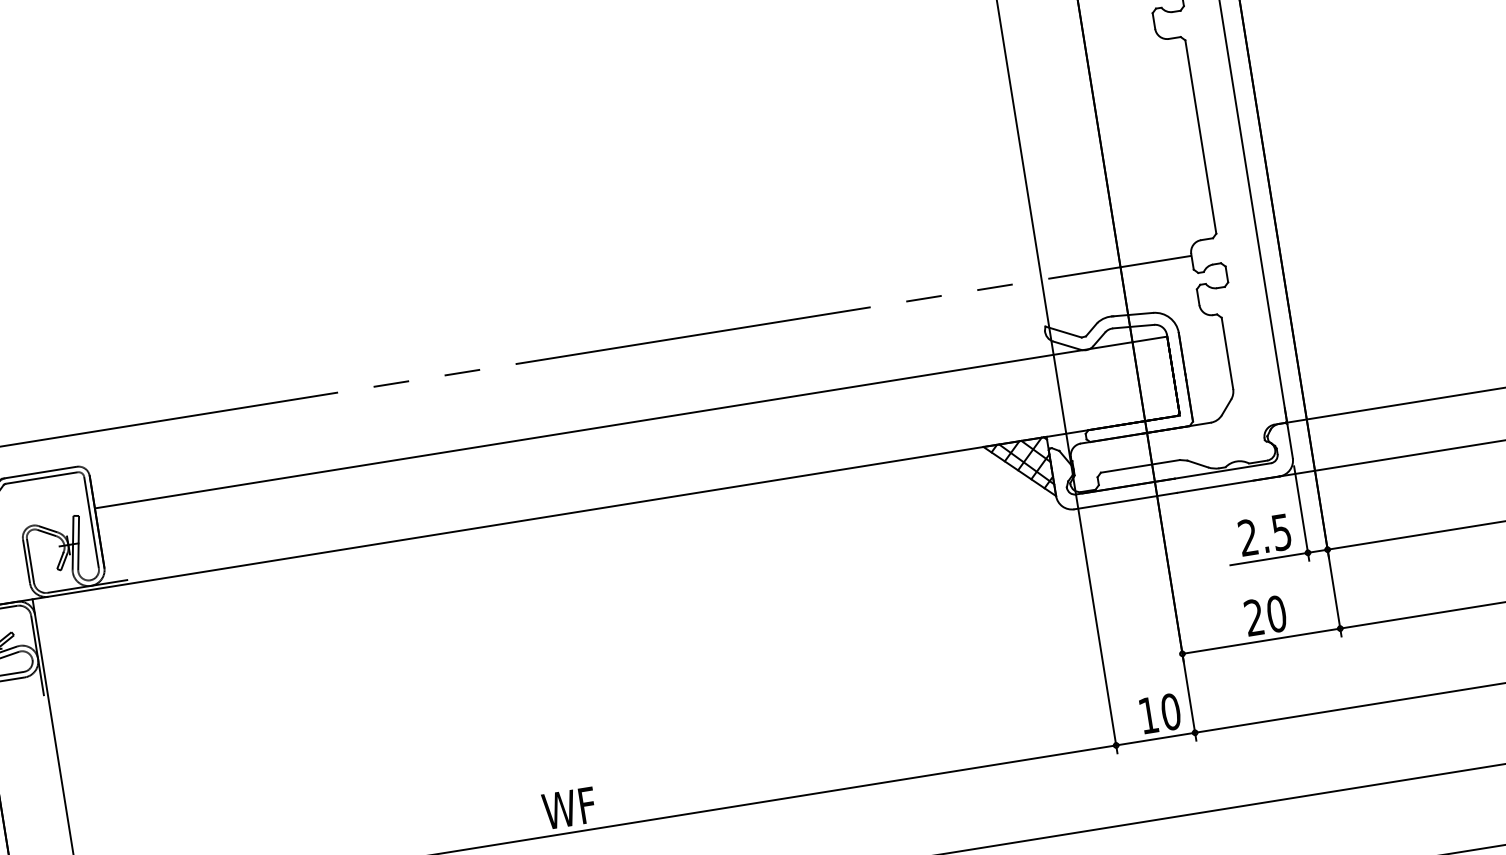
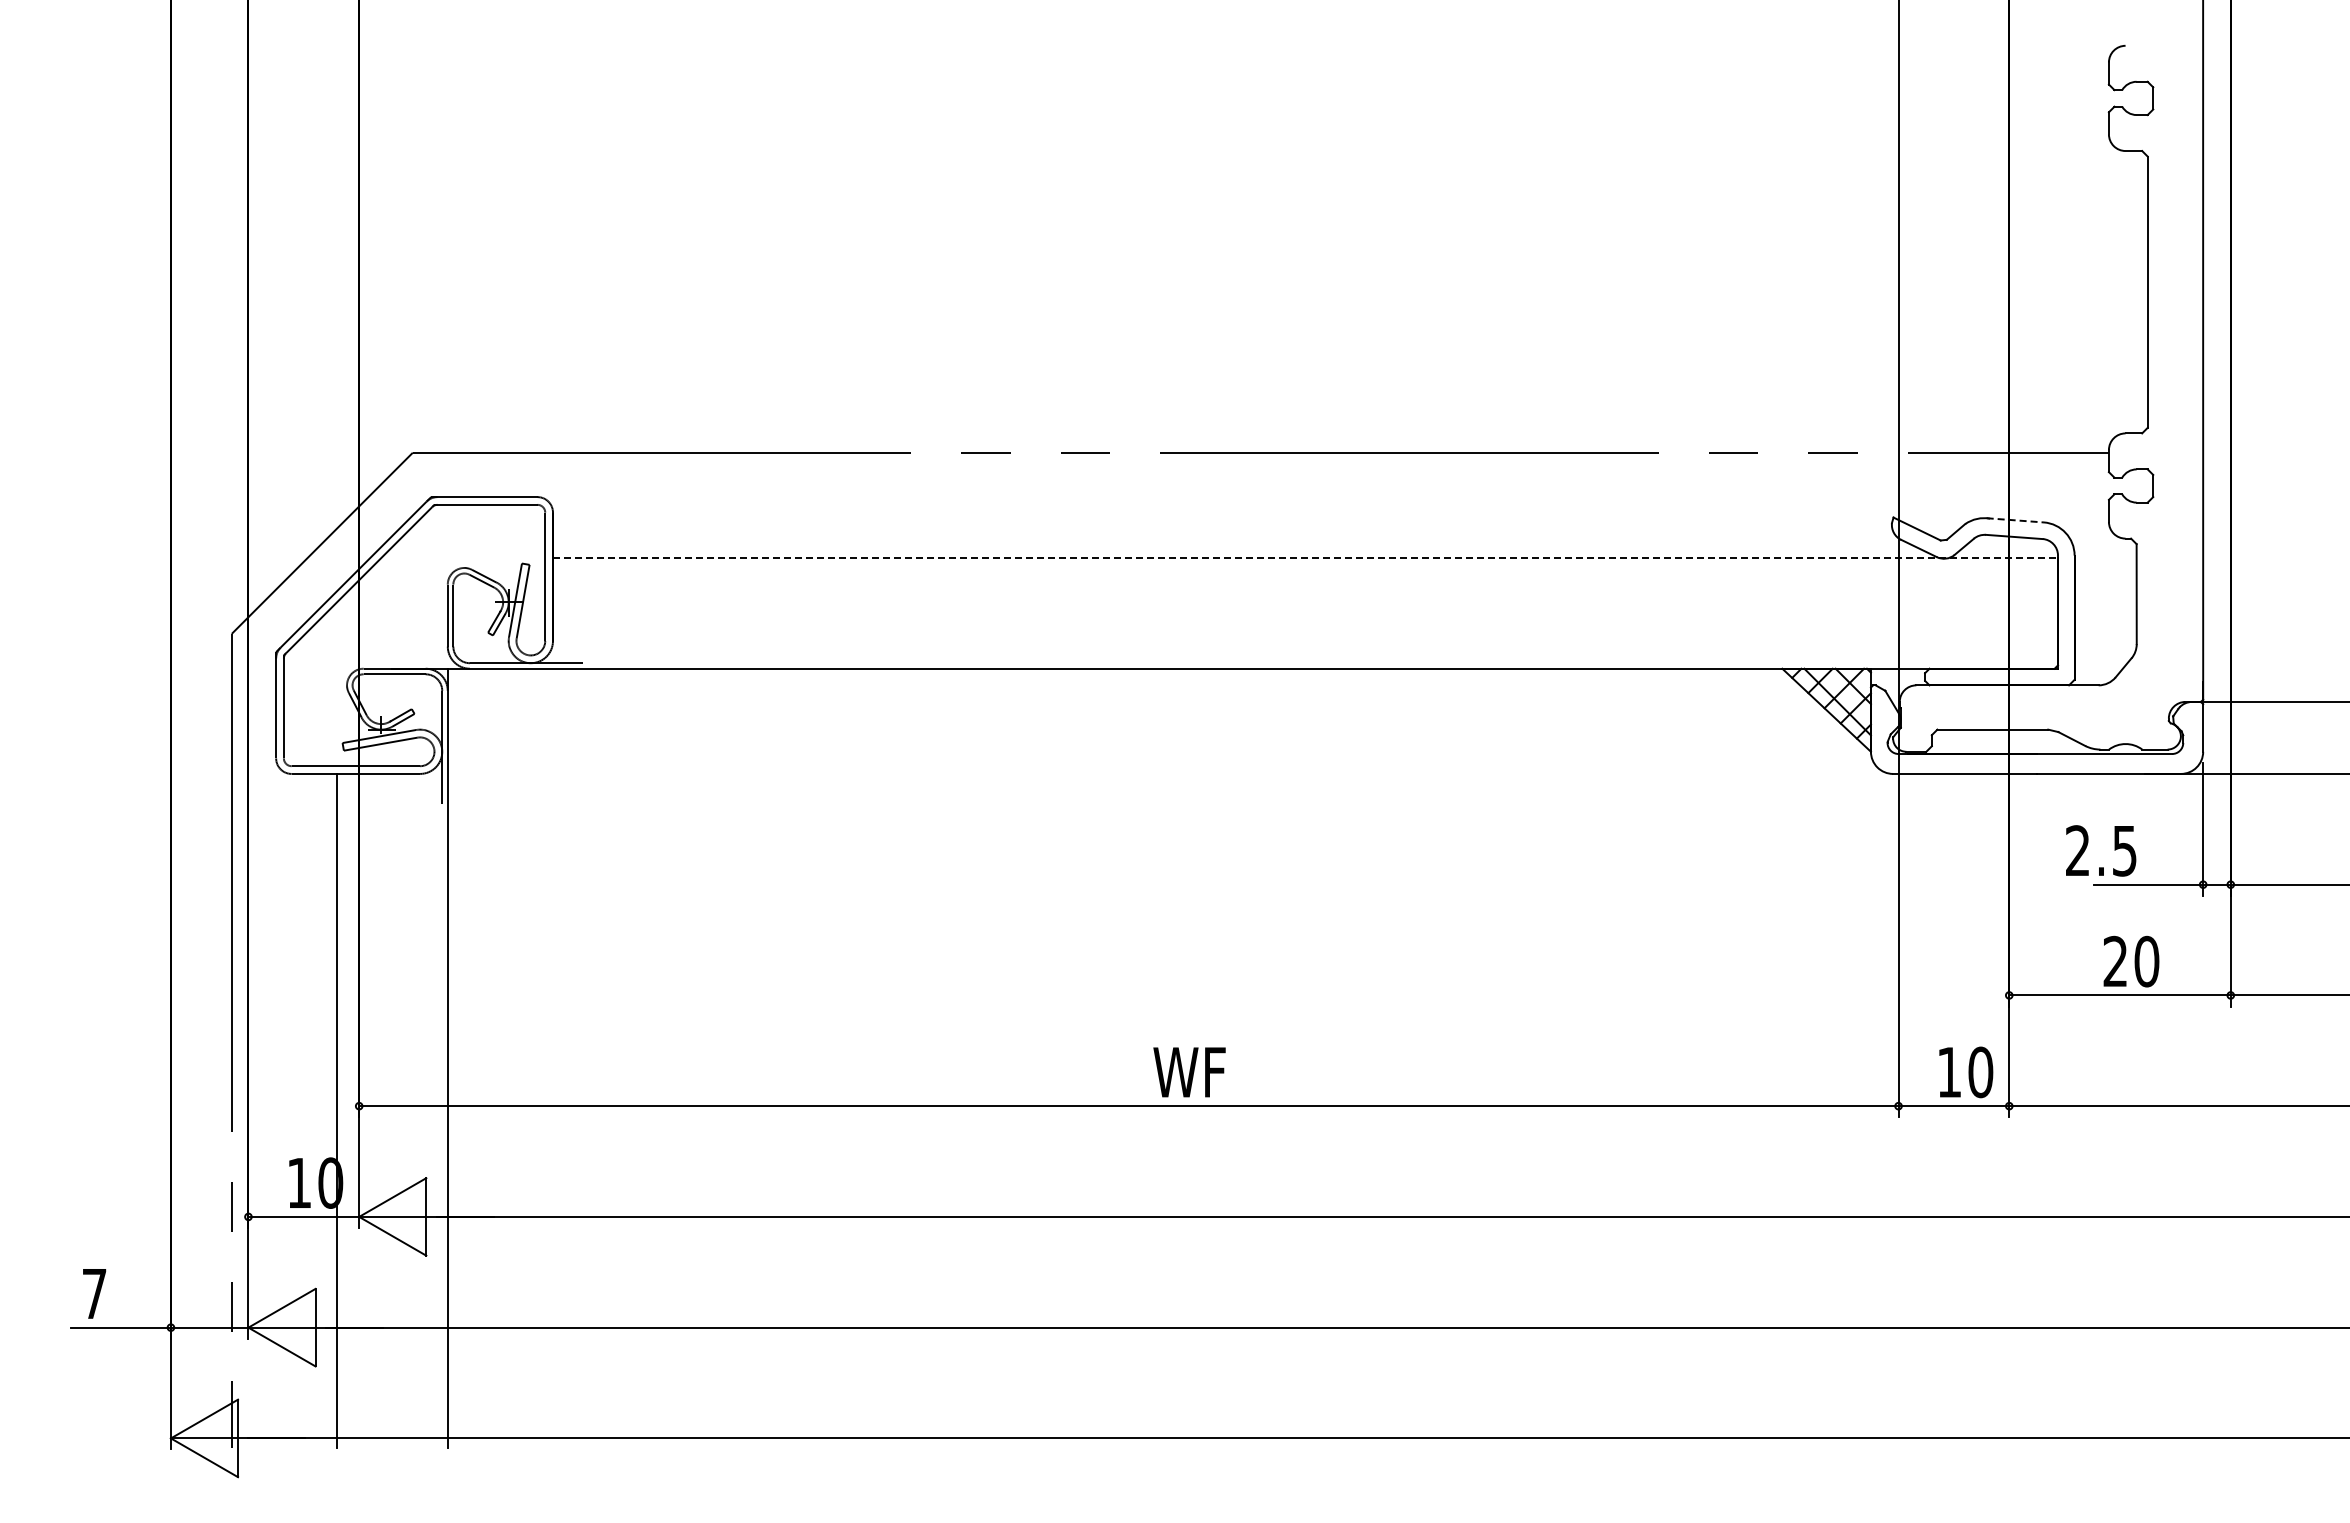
line: (1132, 314) -> (2015, 520), solid -> dashed
line: (631, 422) -> (1306, 558), solid -> dashed
text: (1265, 534) -> (2101, 850), moved
text: (569, 808) -> (1189, 1072), moved

